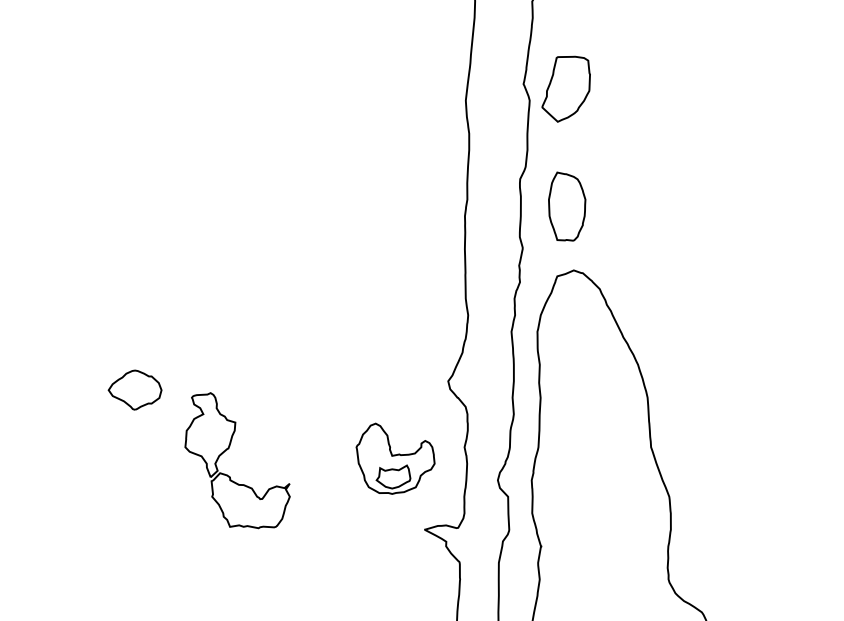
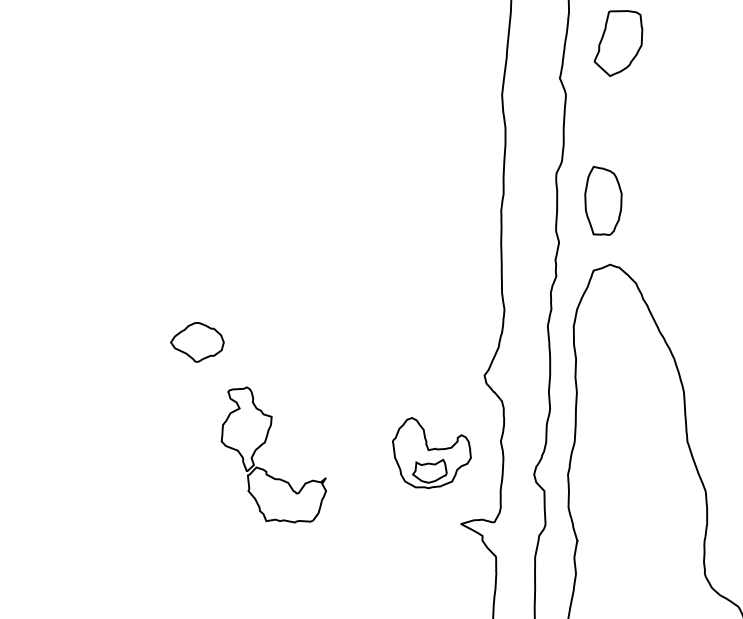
part: (565, 88) -> (617, 42), moved
part: (134, 389) -> (196, 341), moved

